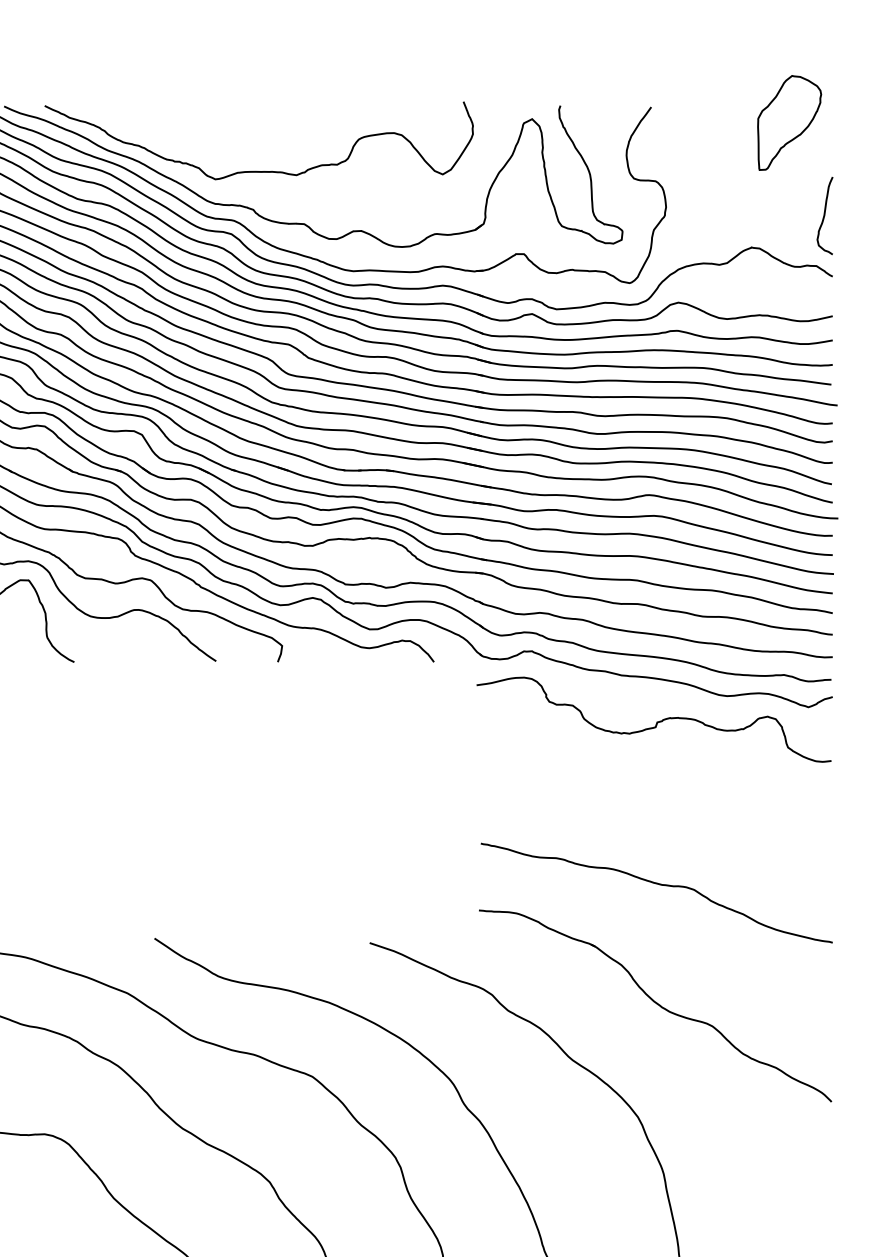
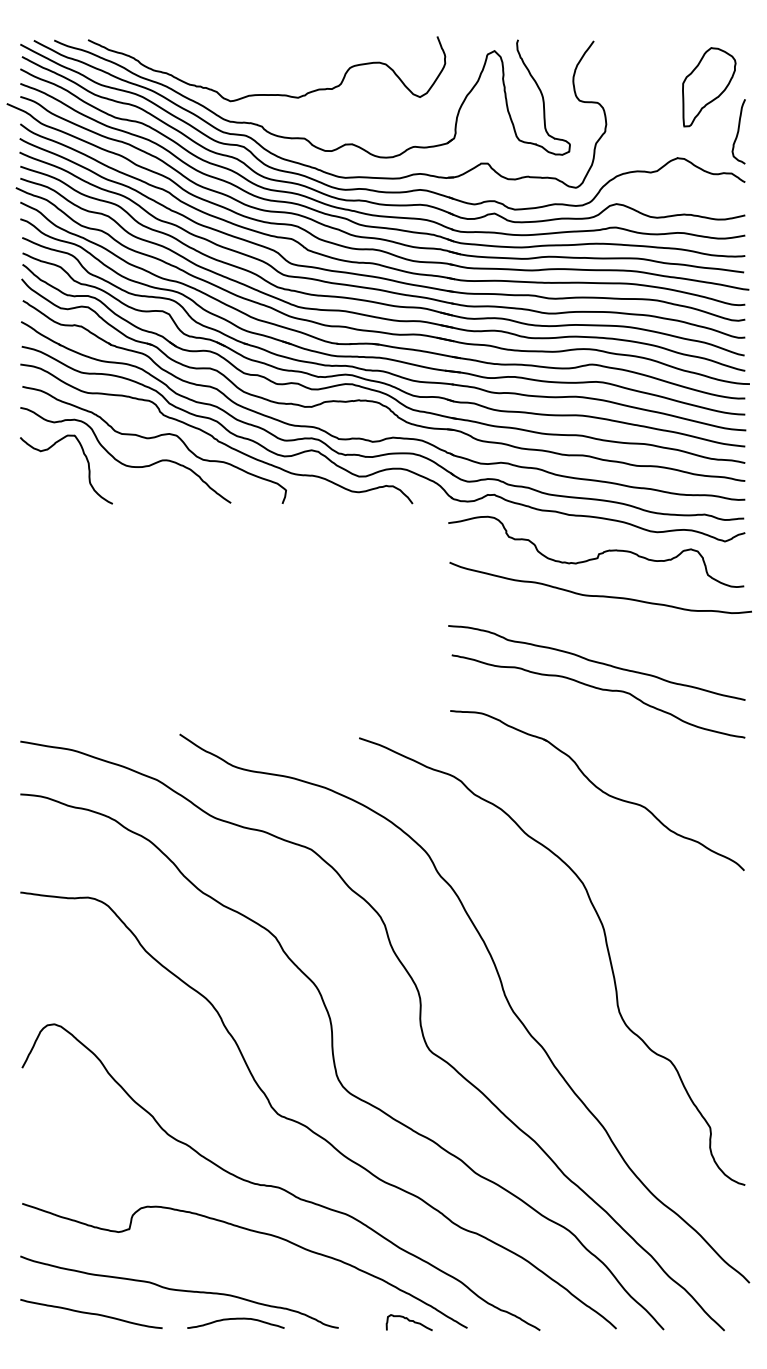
part: (789, 123) -> (709, 87), moved
curve: (659, 772) -> (600, 595), added
curve: (654, 852) -> (596, 662), added

